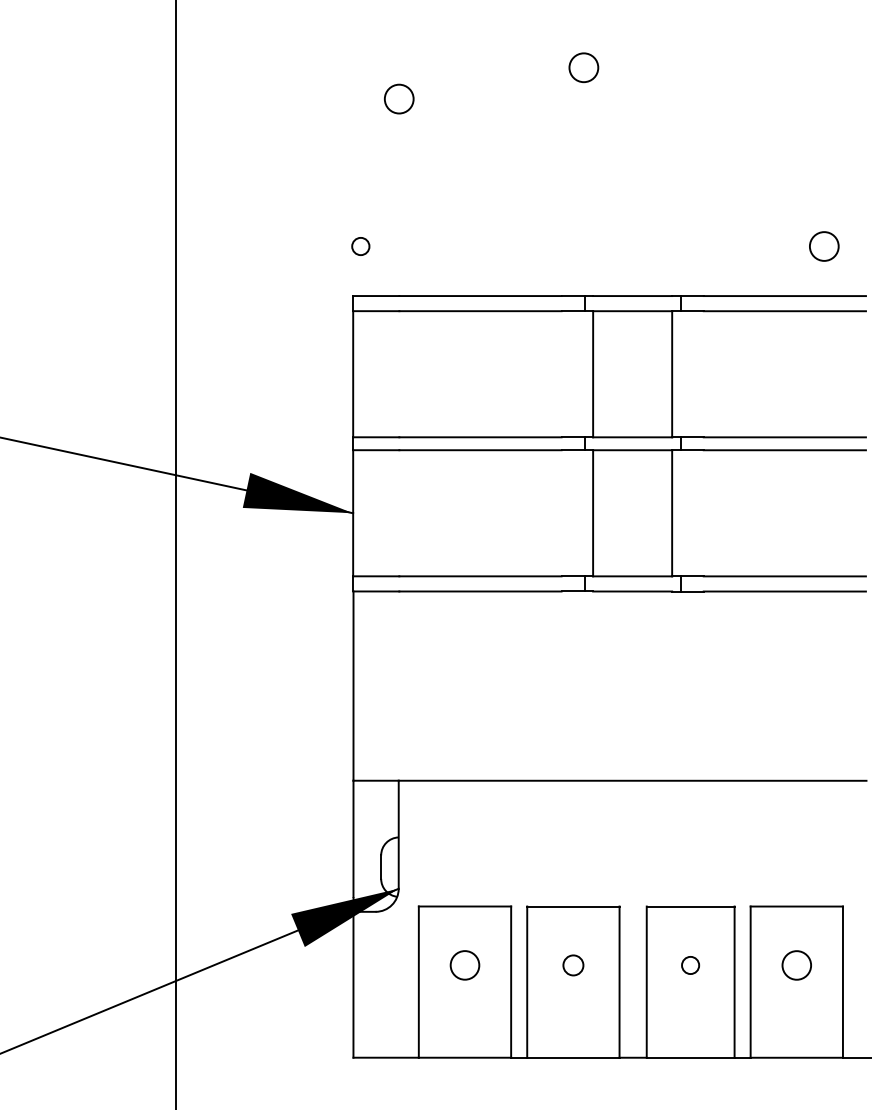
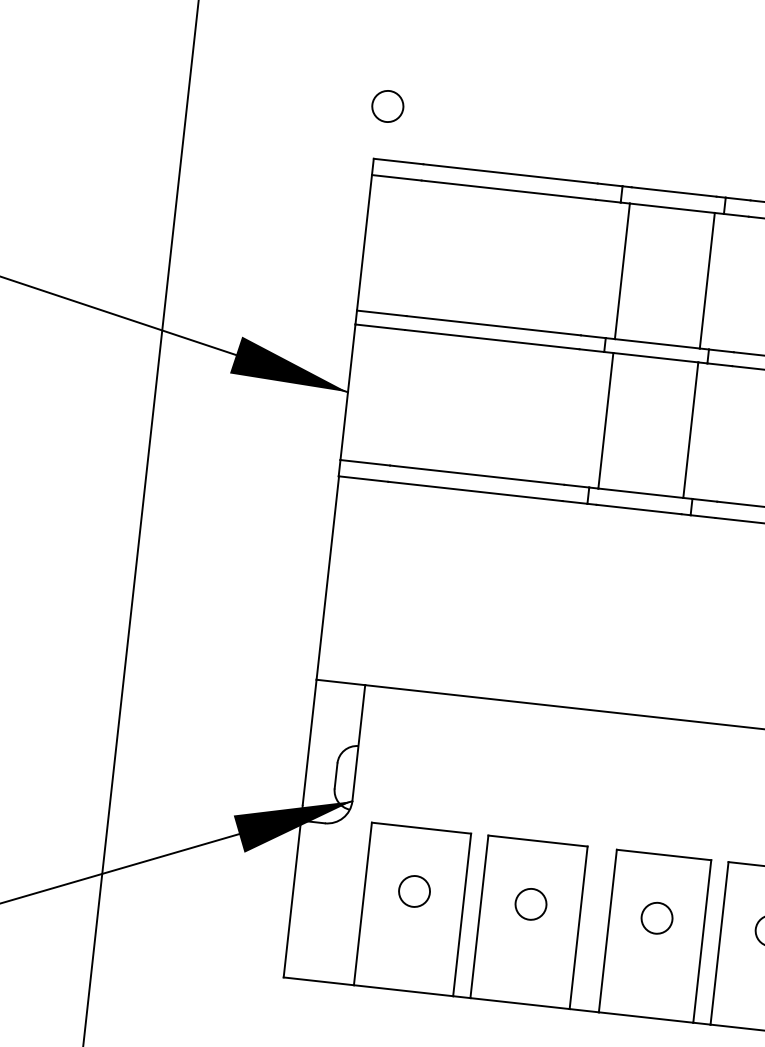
circle: (360, 246) -> (387, 106), size x1.67
circle: (573, 965) -> (531, 904), size x1.43
circle: (690, 965) -> (656, 918), size x1.67

